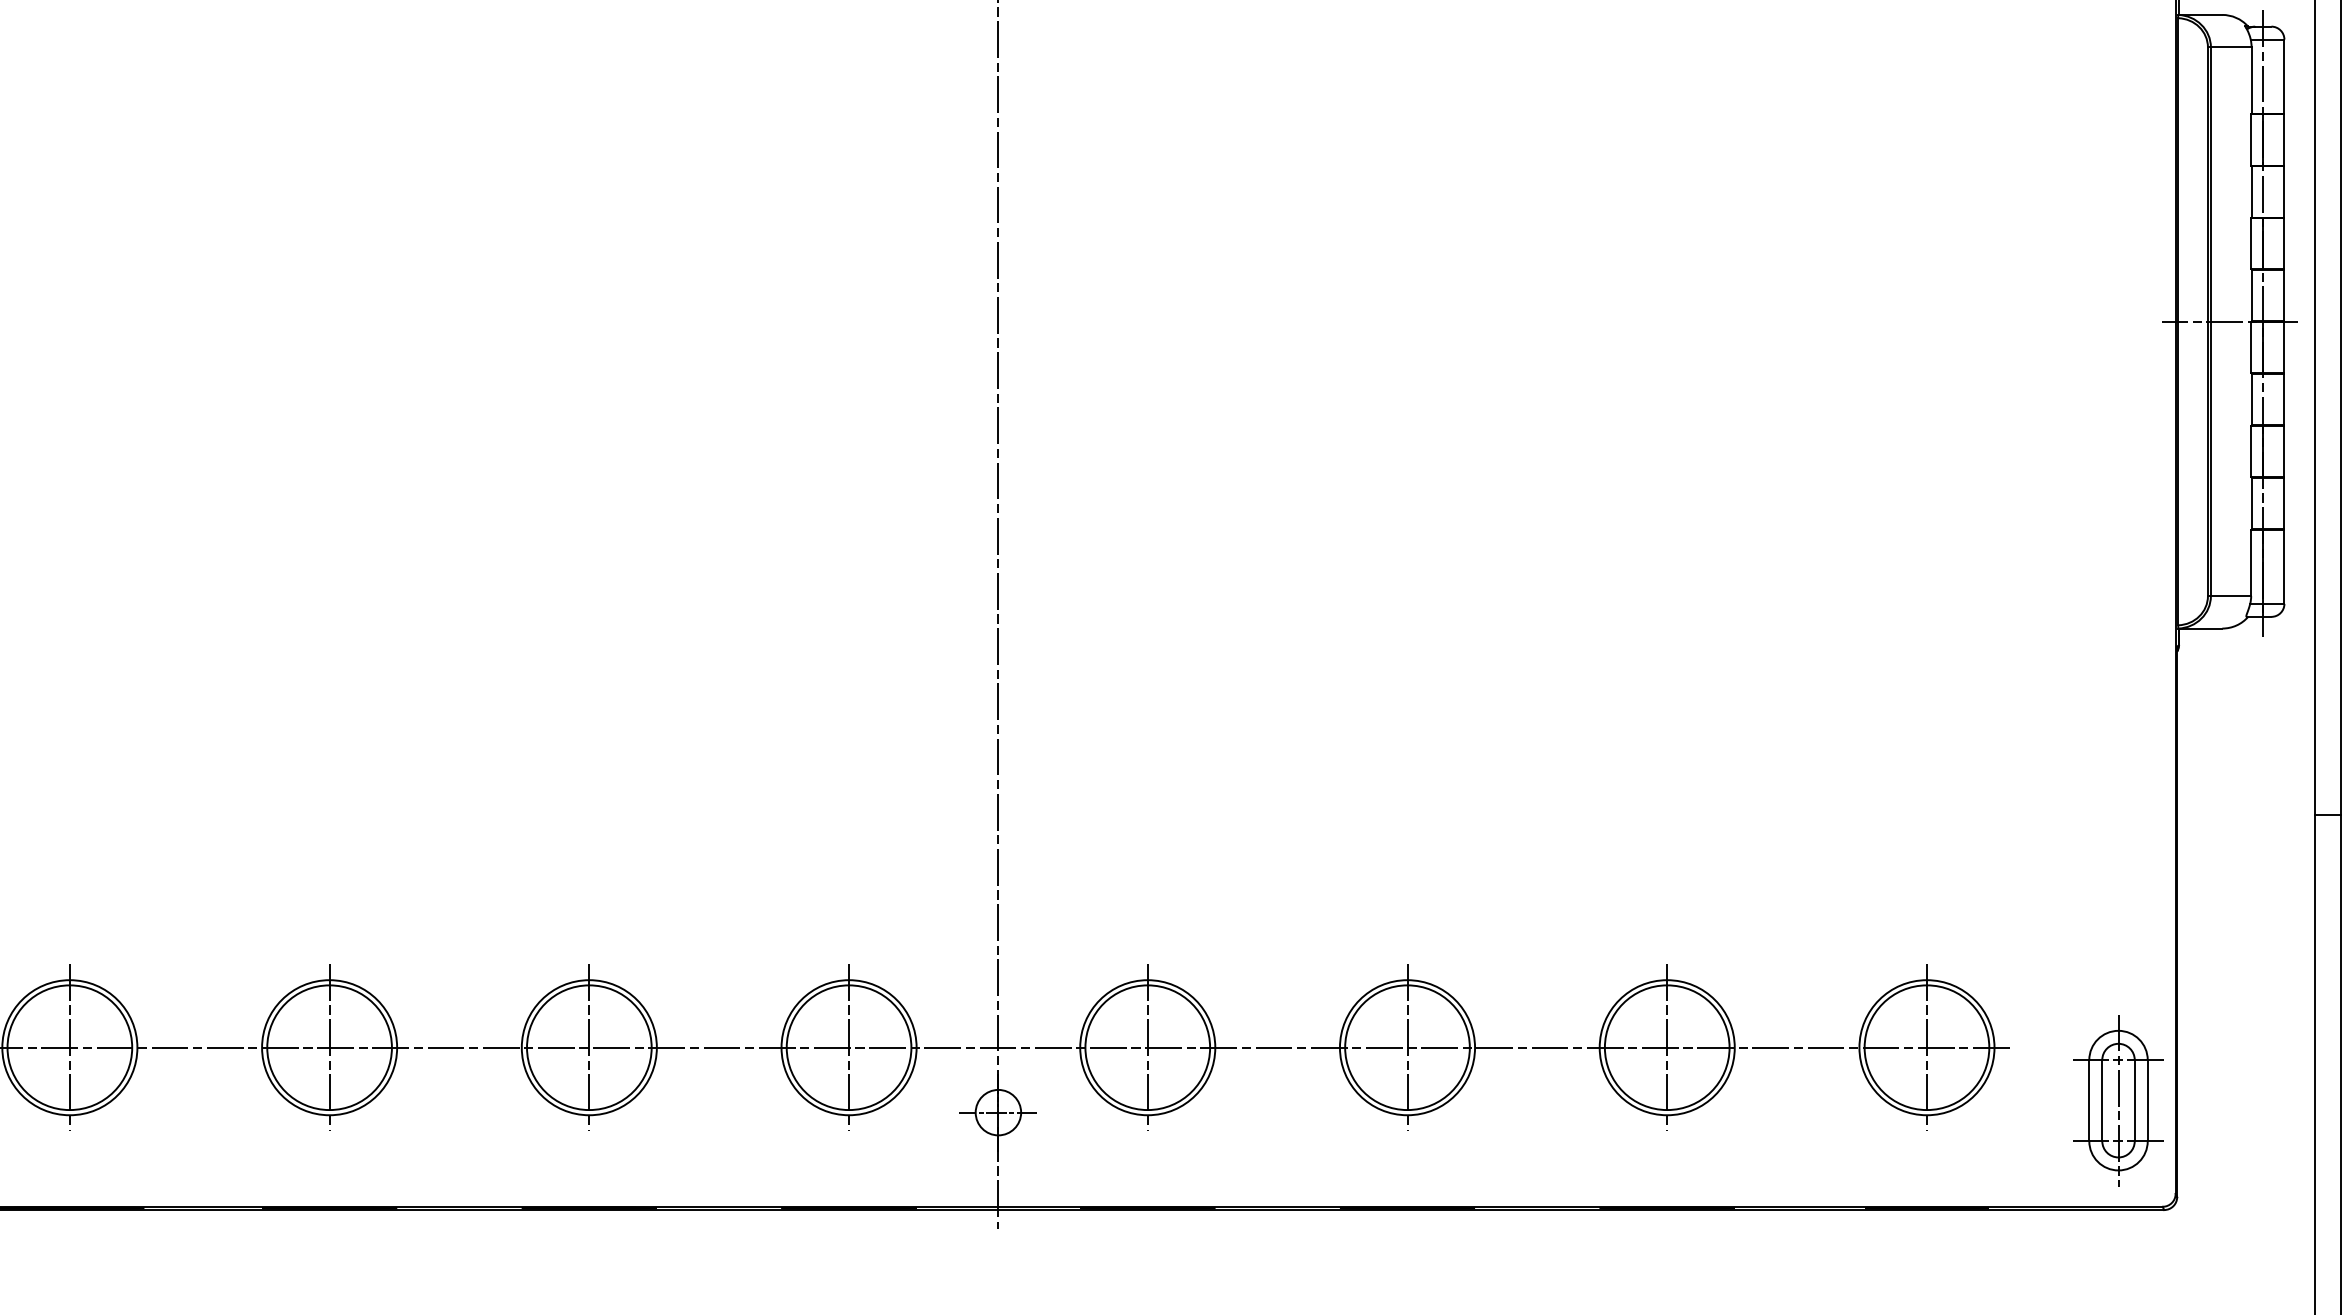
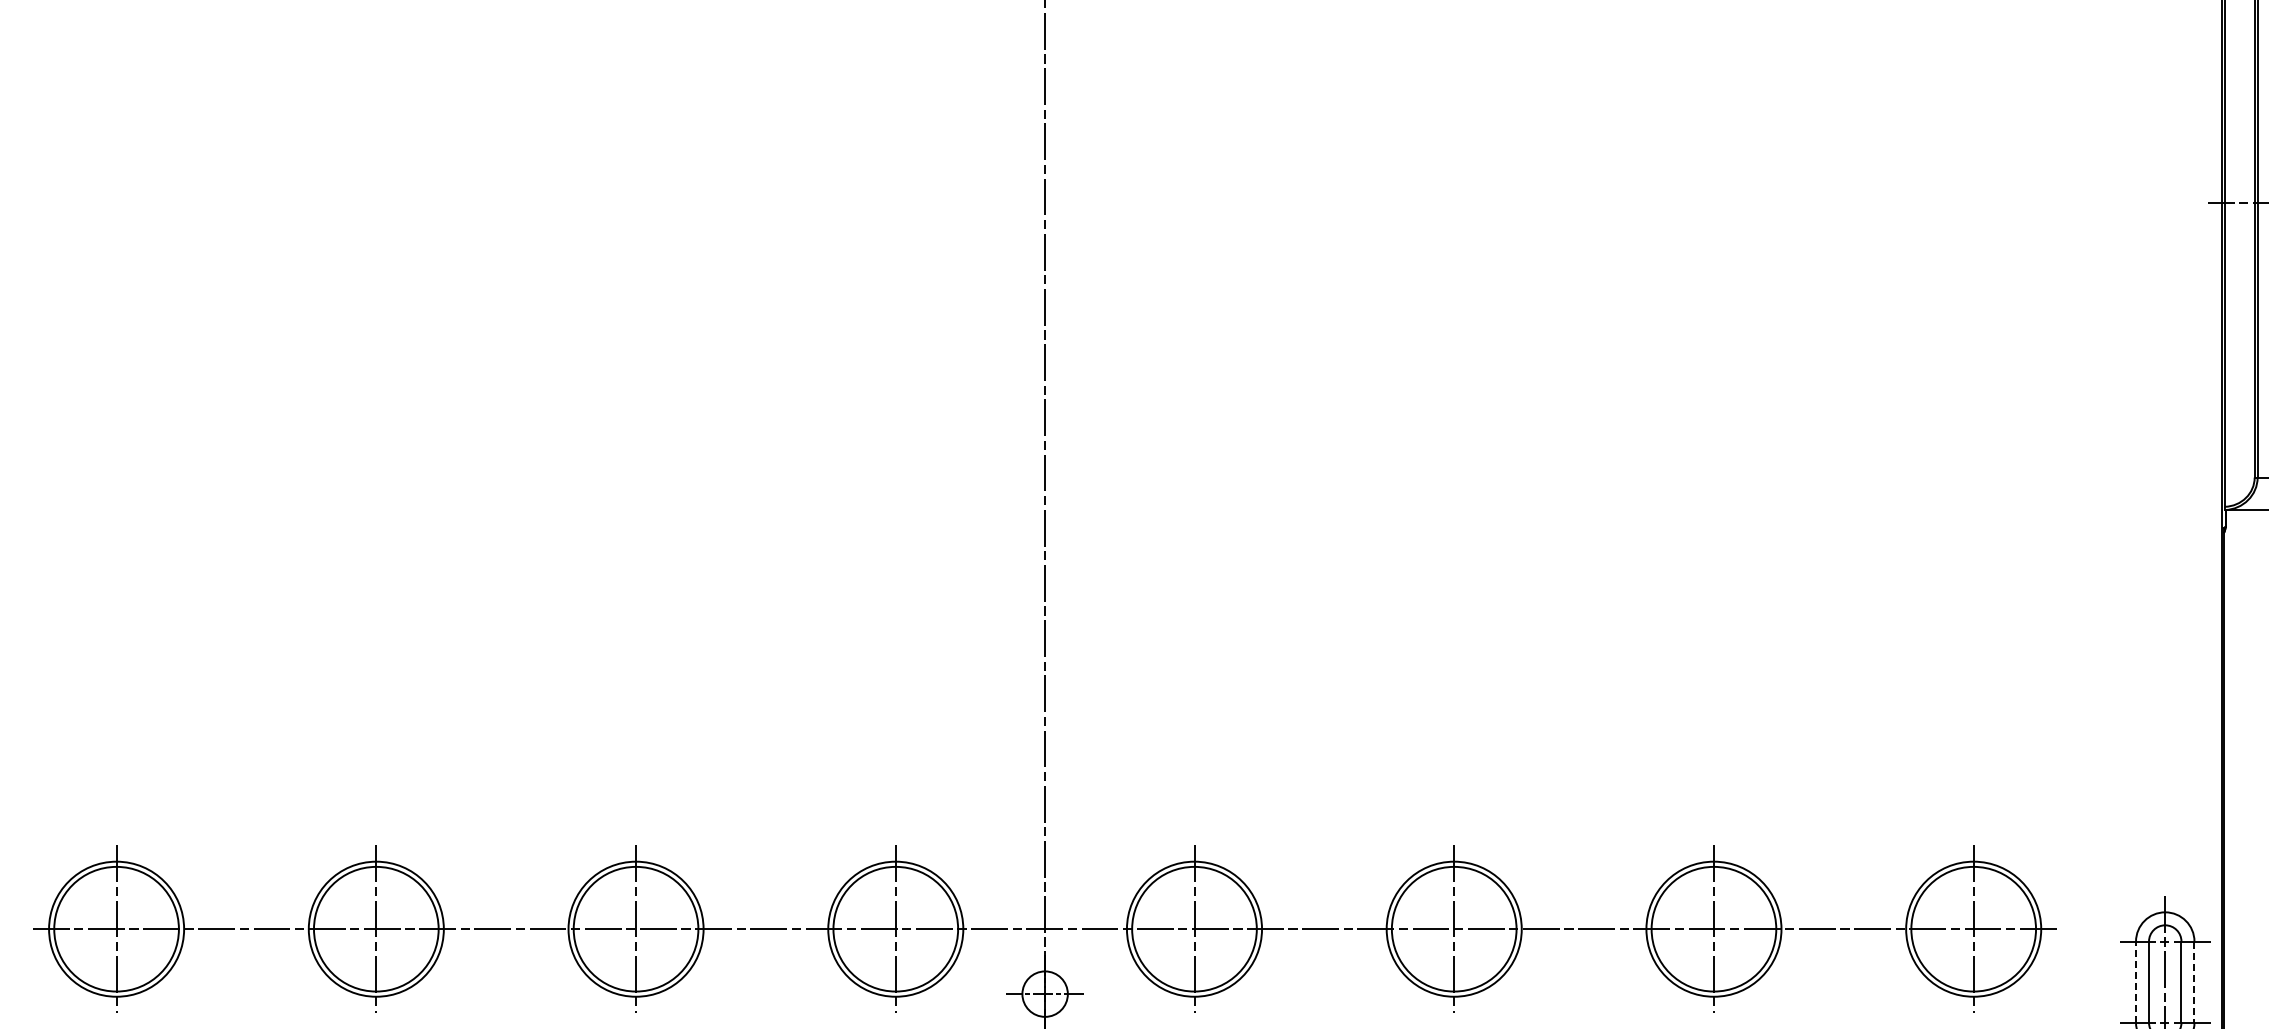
line: (2089, 1100) -> (2136, 982), solid -> dashed
line: (2147, 1100) -> (2194, 982), solid -> dashed

